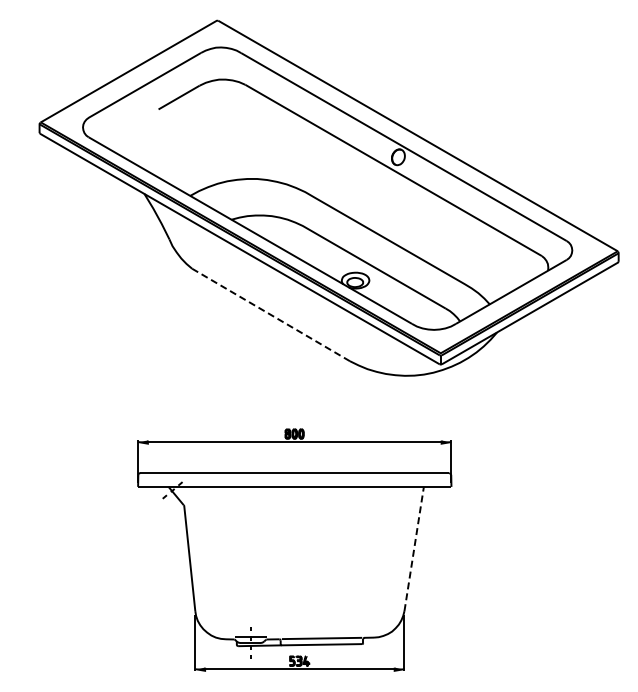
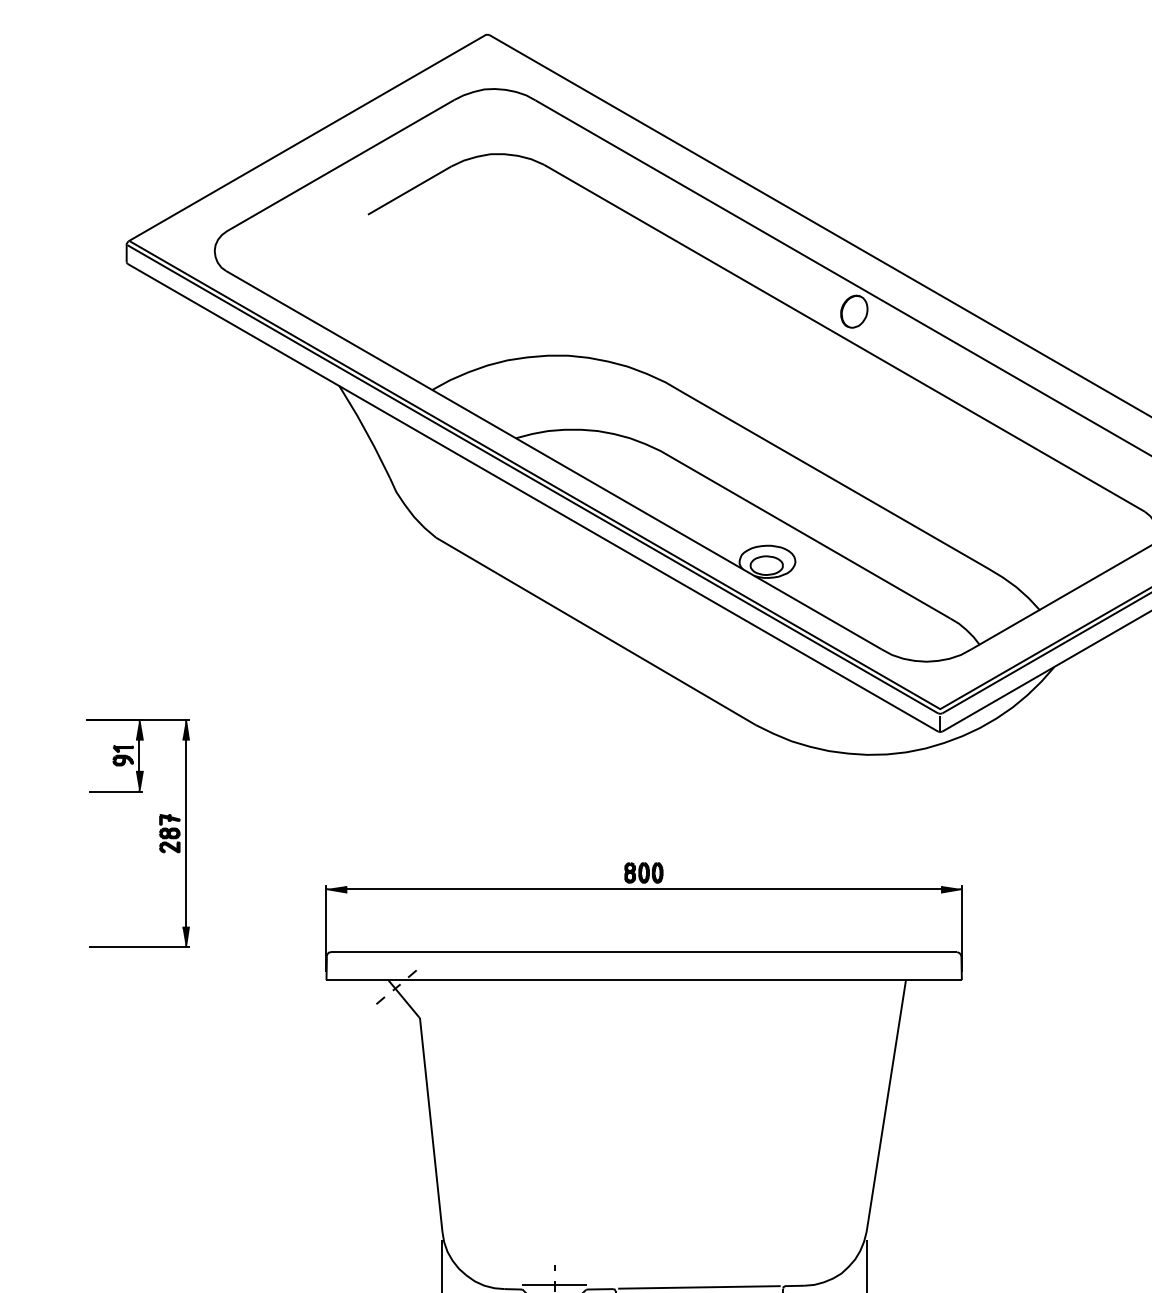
line: (270, 314) -> (594, 630), dashed -> solid
part: (55, 414) -> (158, 833), added
line: (414, 549) -> (886, 1107), dashed -> solid

